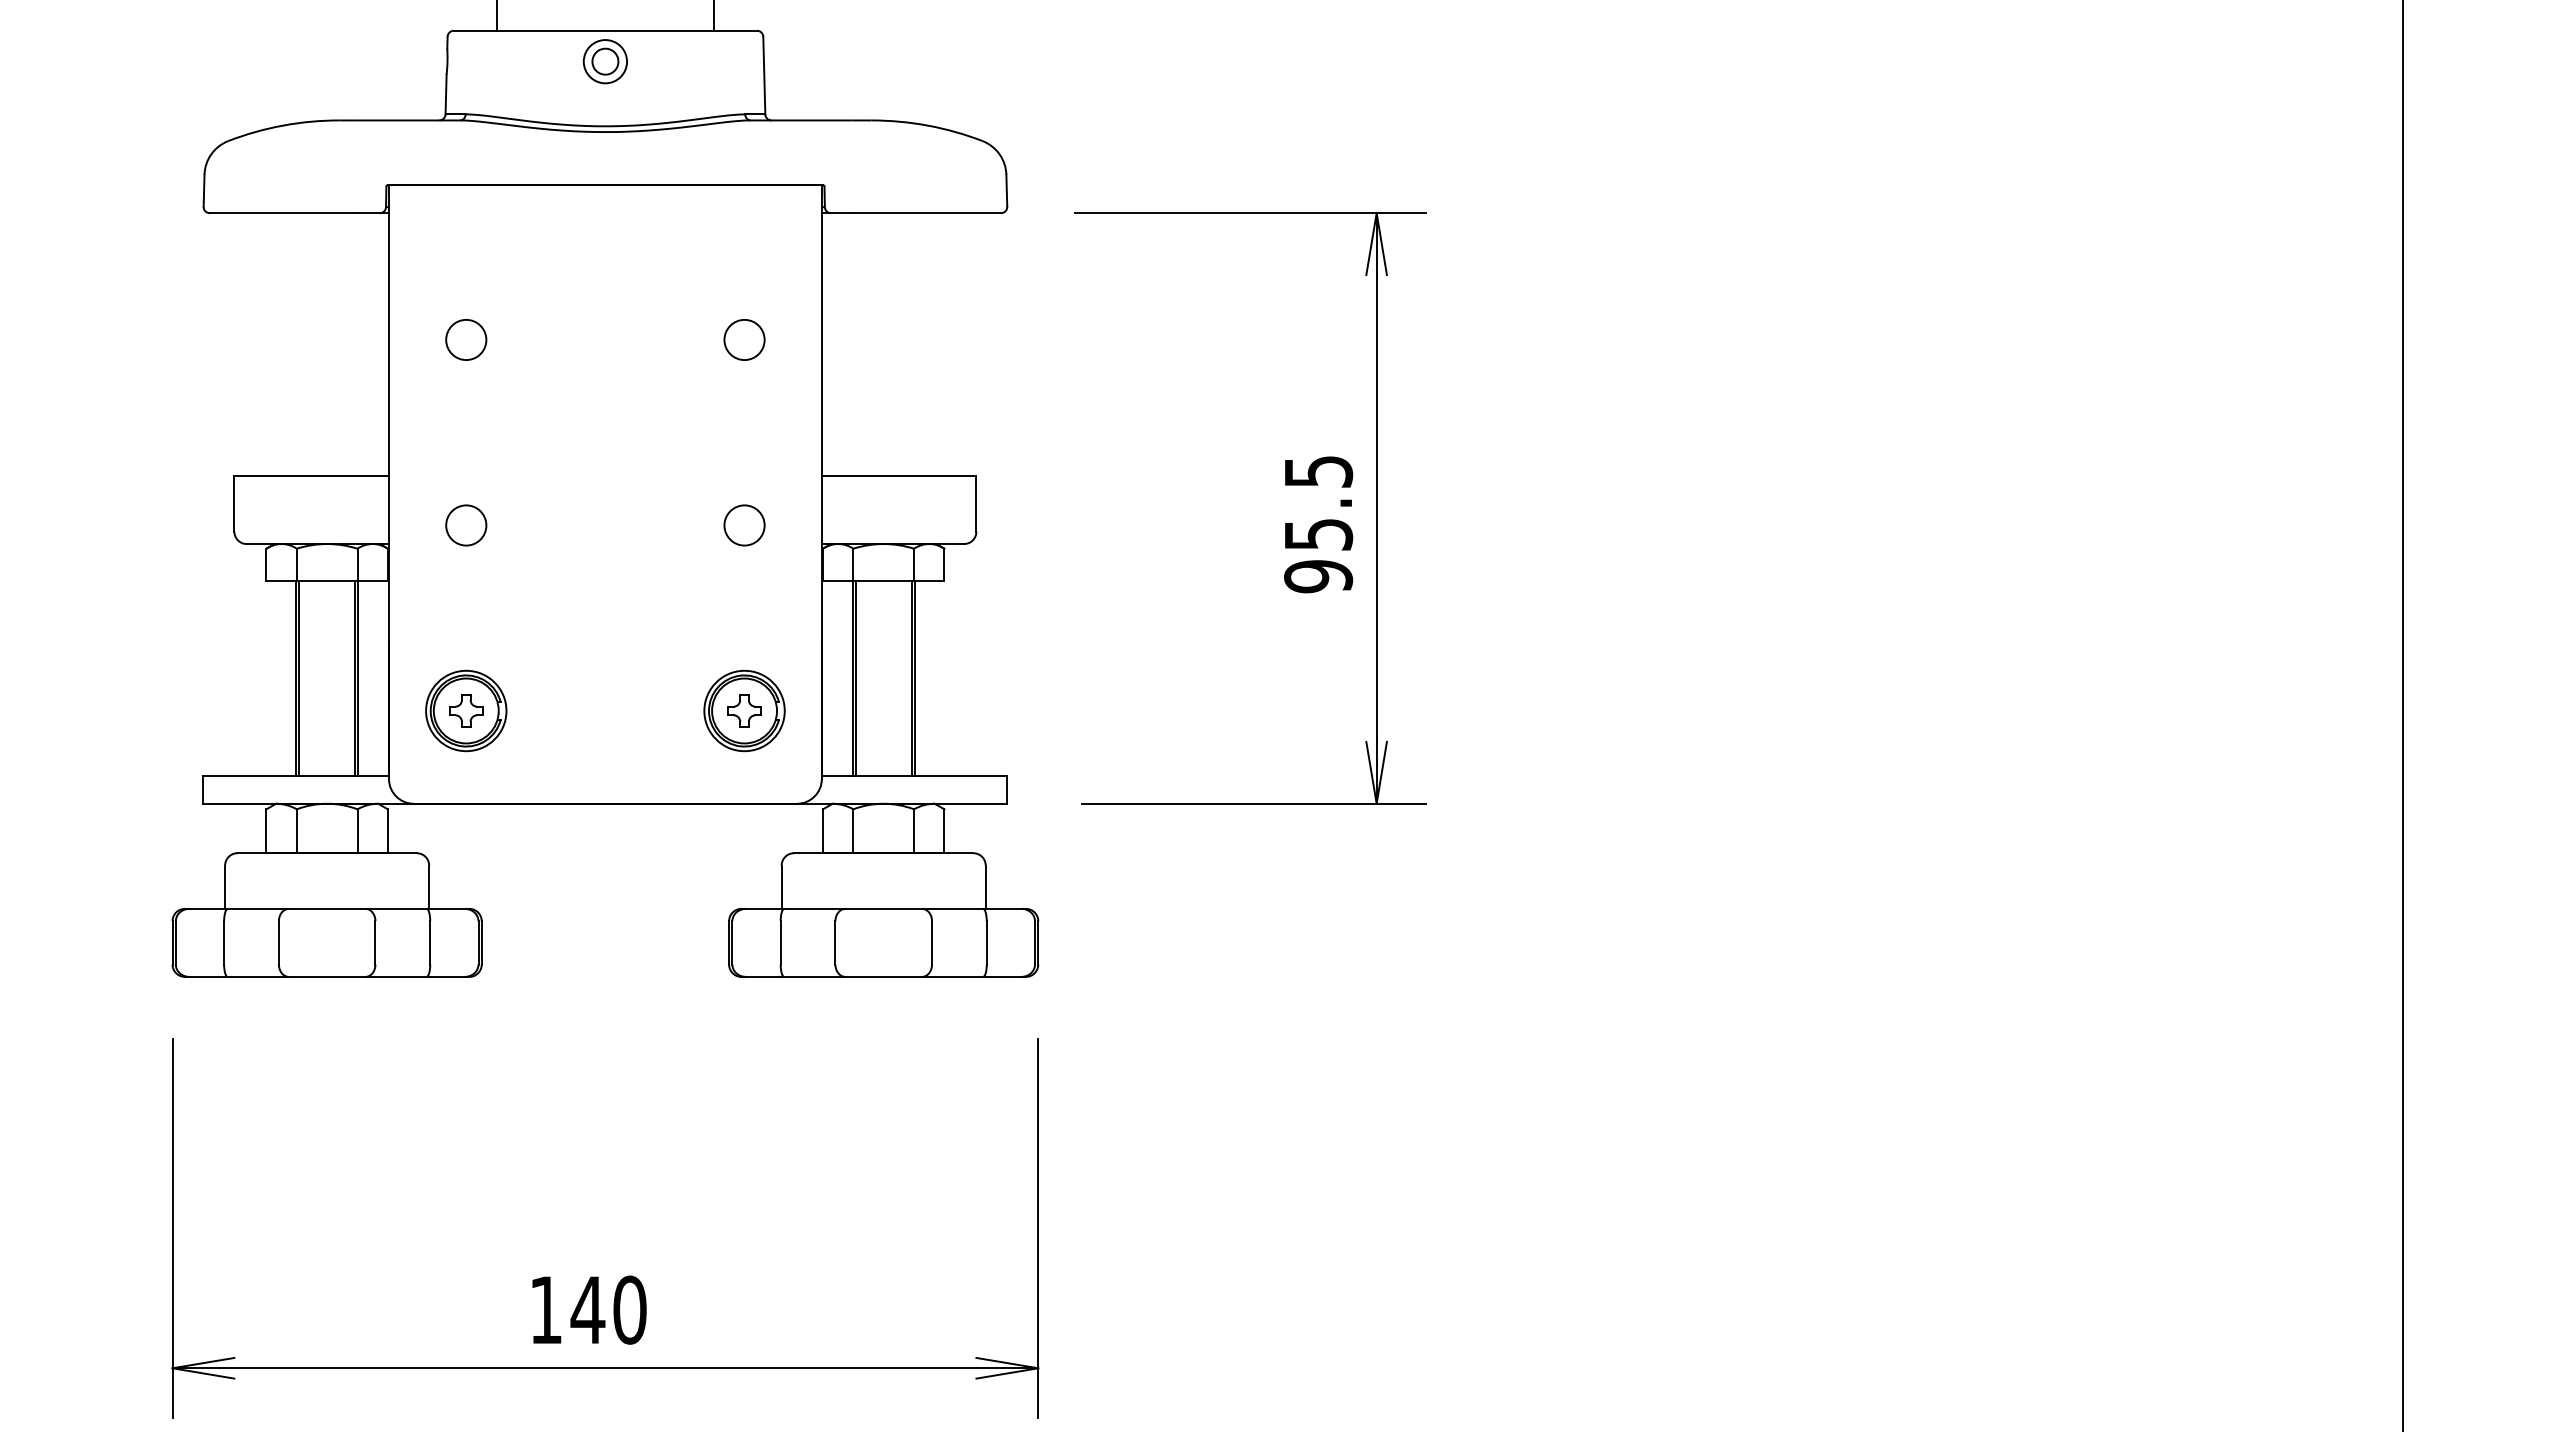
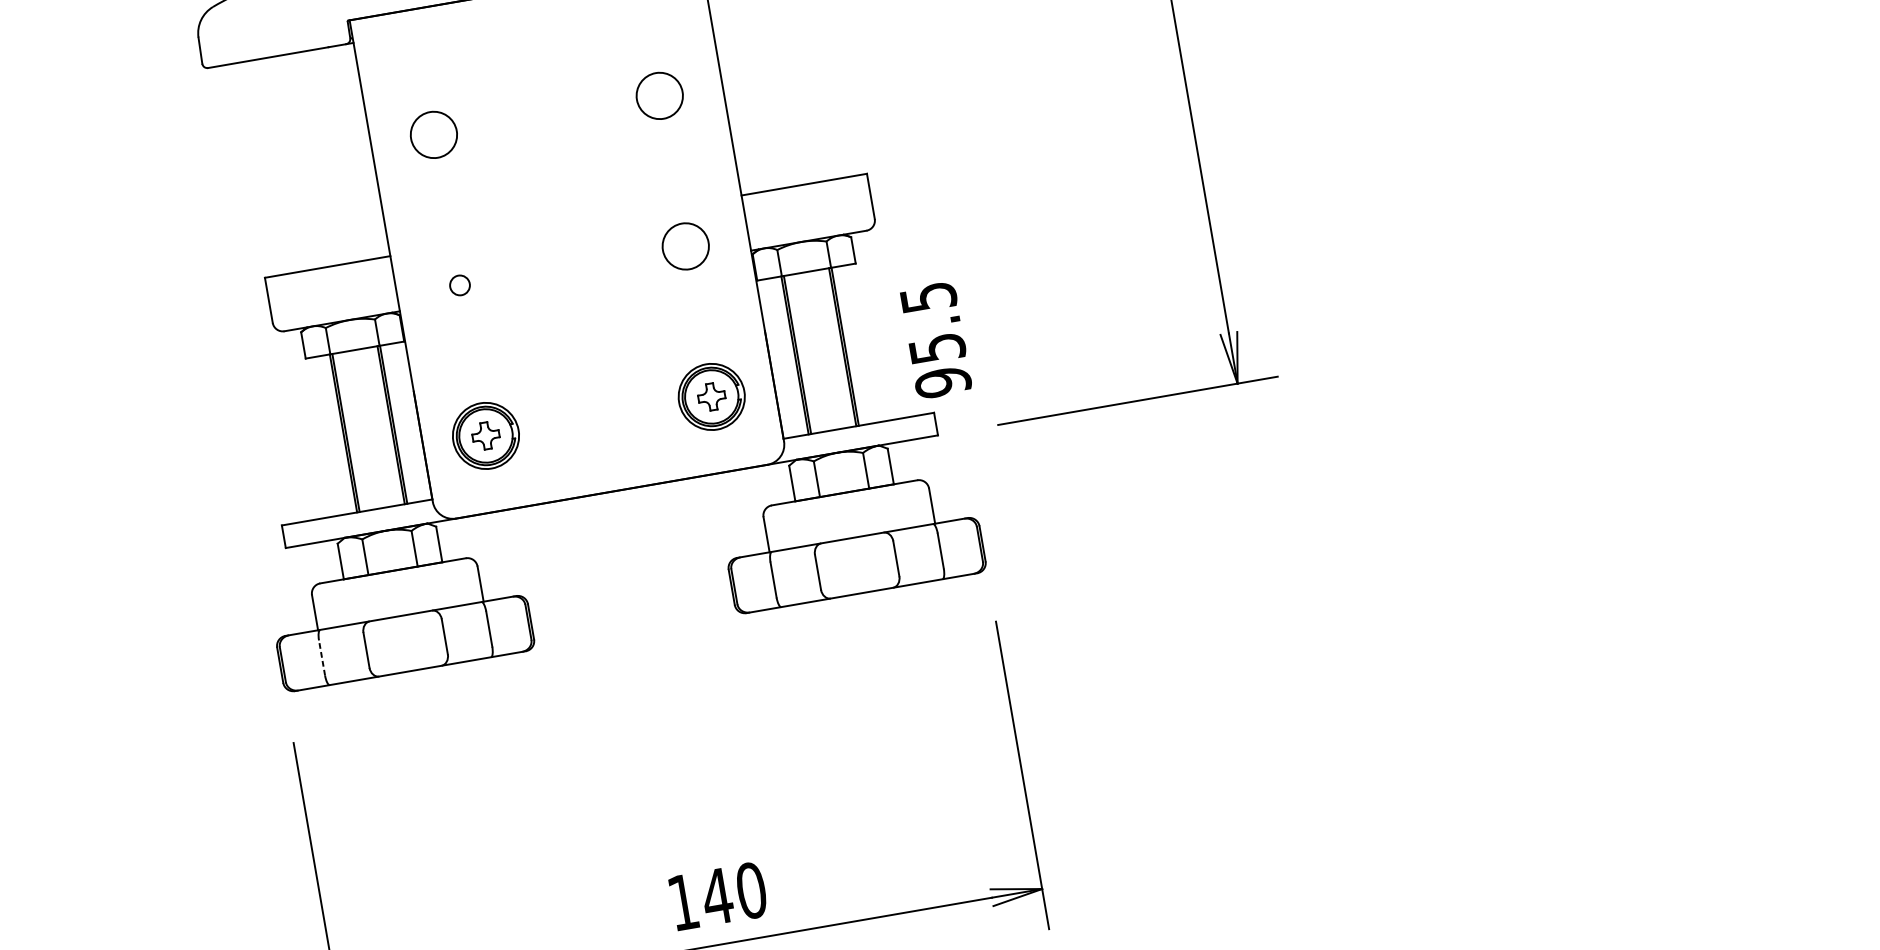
circle: (466, 339) -> (434, 134), size x1.4
circle: (744, 339) -> (659, 95), size x1.4
text: (1318, 524) -> (935, 340), moved
circle: (466, 525) -> (460, 285), size x0.6
circle: (744, 525) -> (685, 246), size x1.4
line: (224, 942) -> (322, 657), solid -> dashed
text: (589, 1309) -> (718, 895), moved

